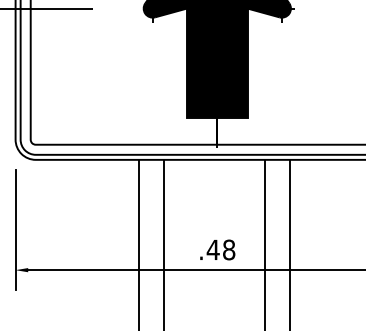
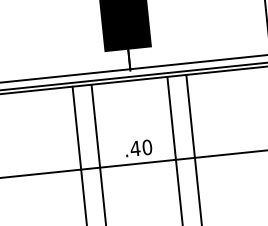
text: (229, 250) -> (147, 147), .48 -> .40

